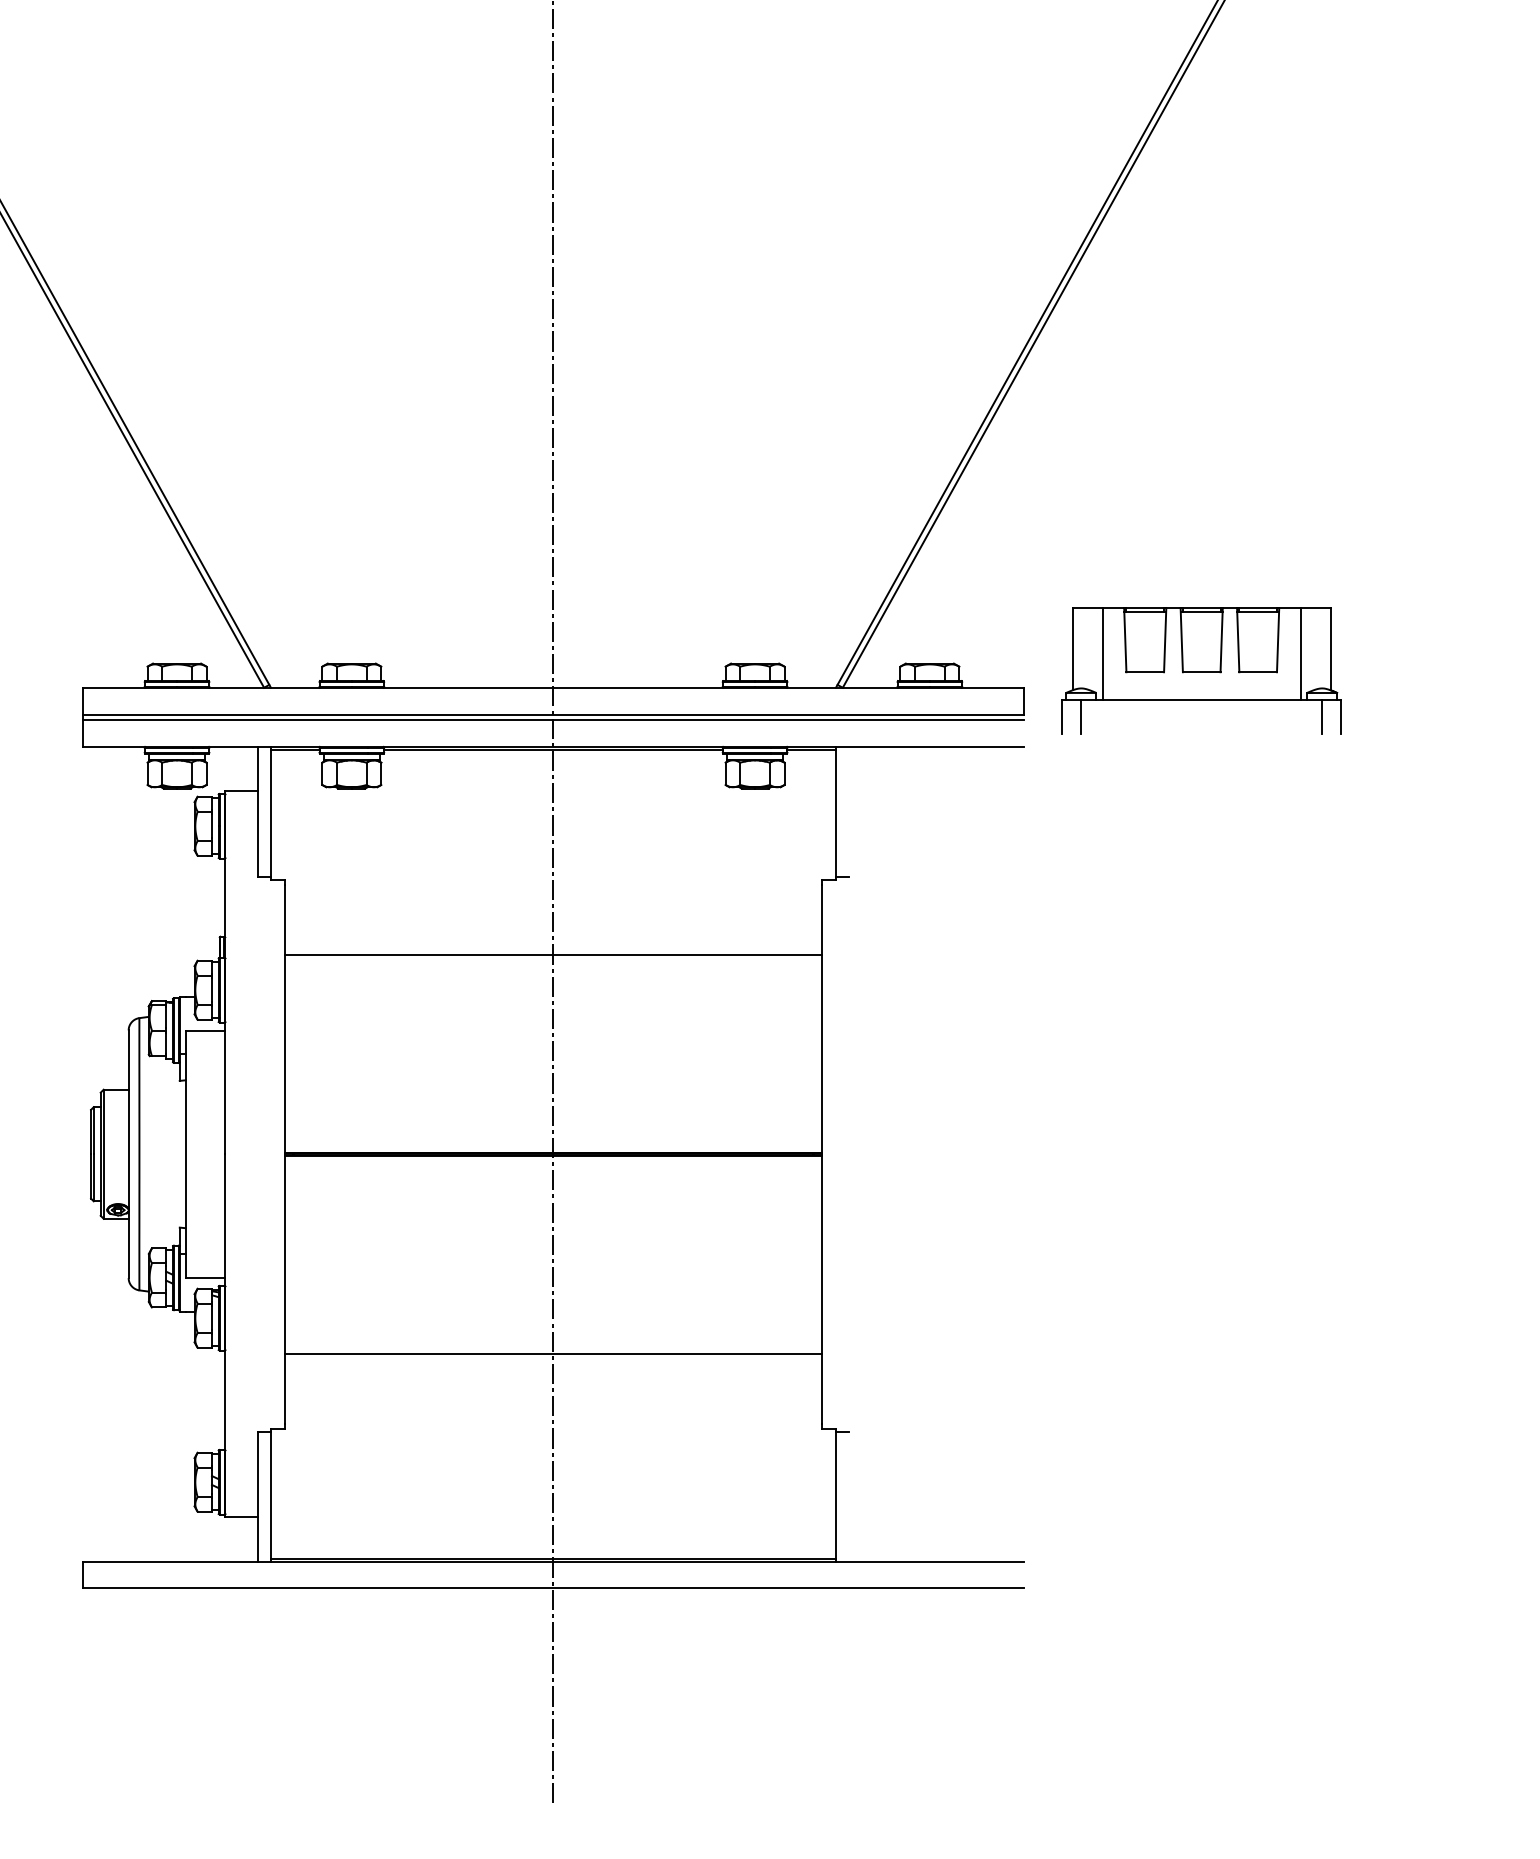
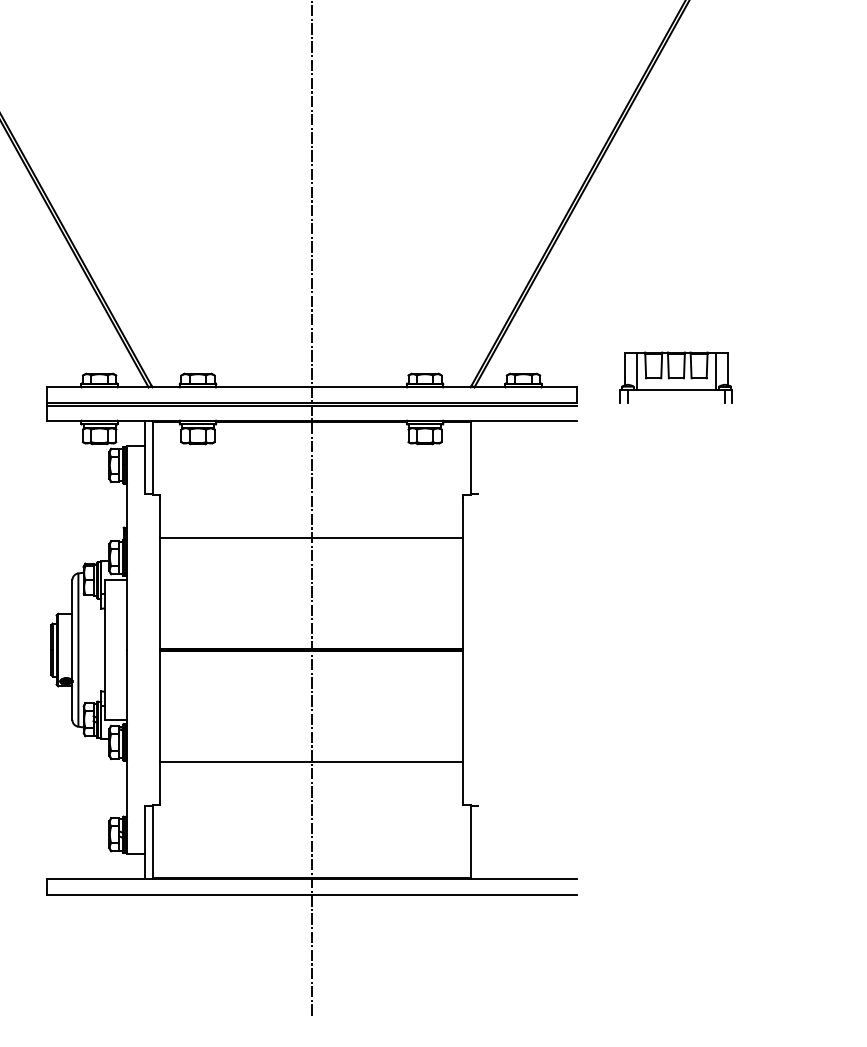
part: (1199, 670) -> (675, 377), size x0.71

